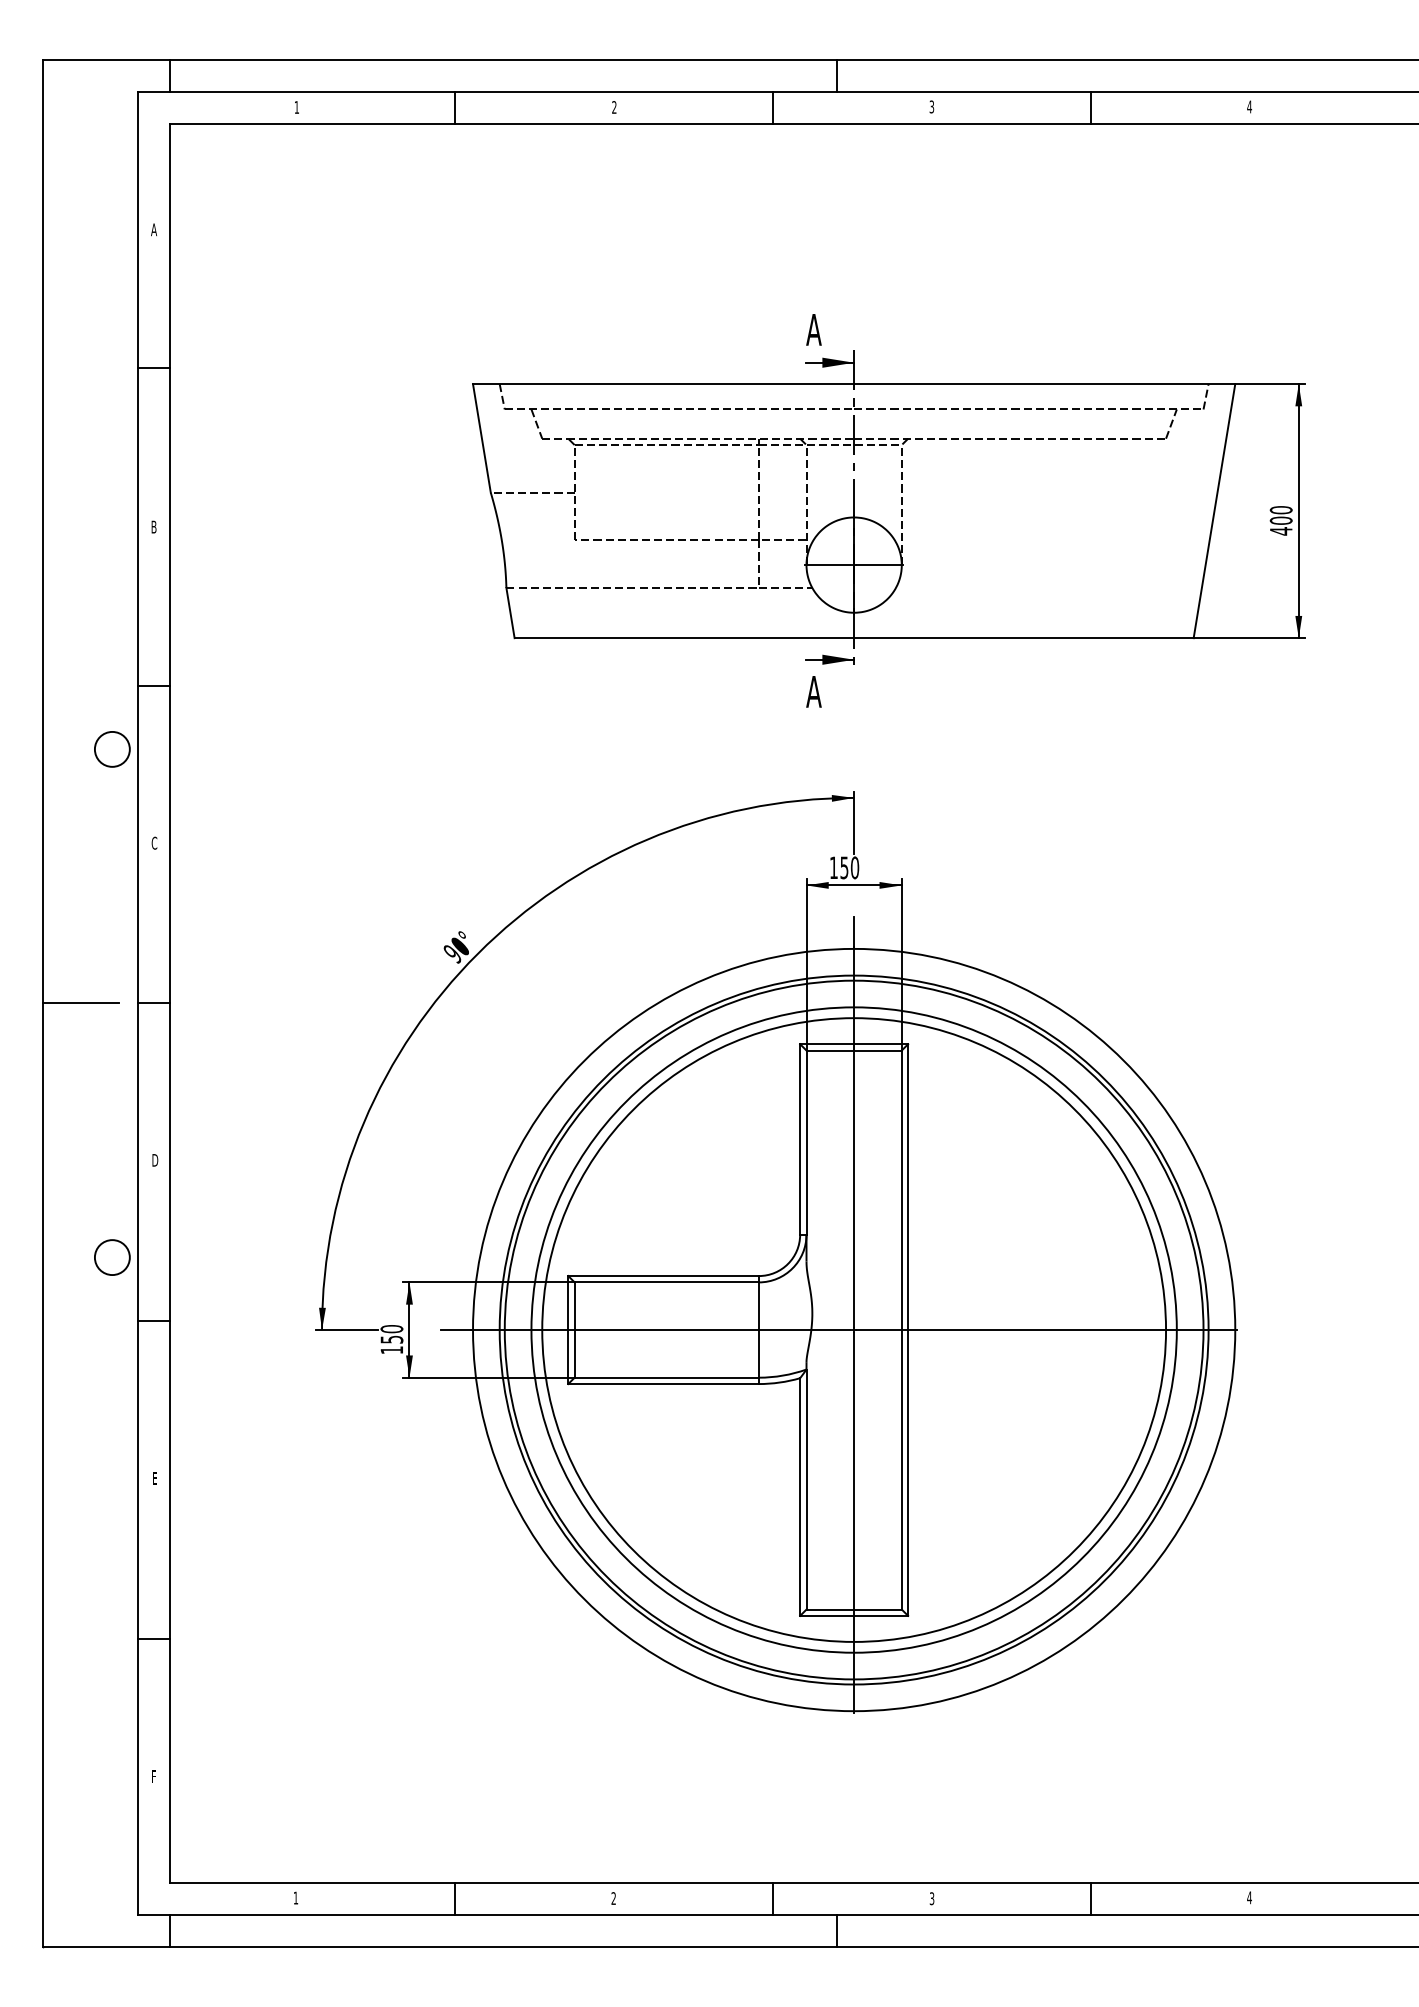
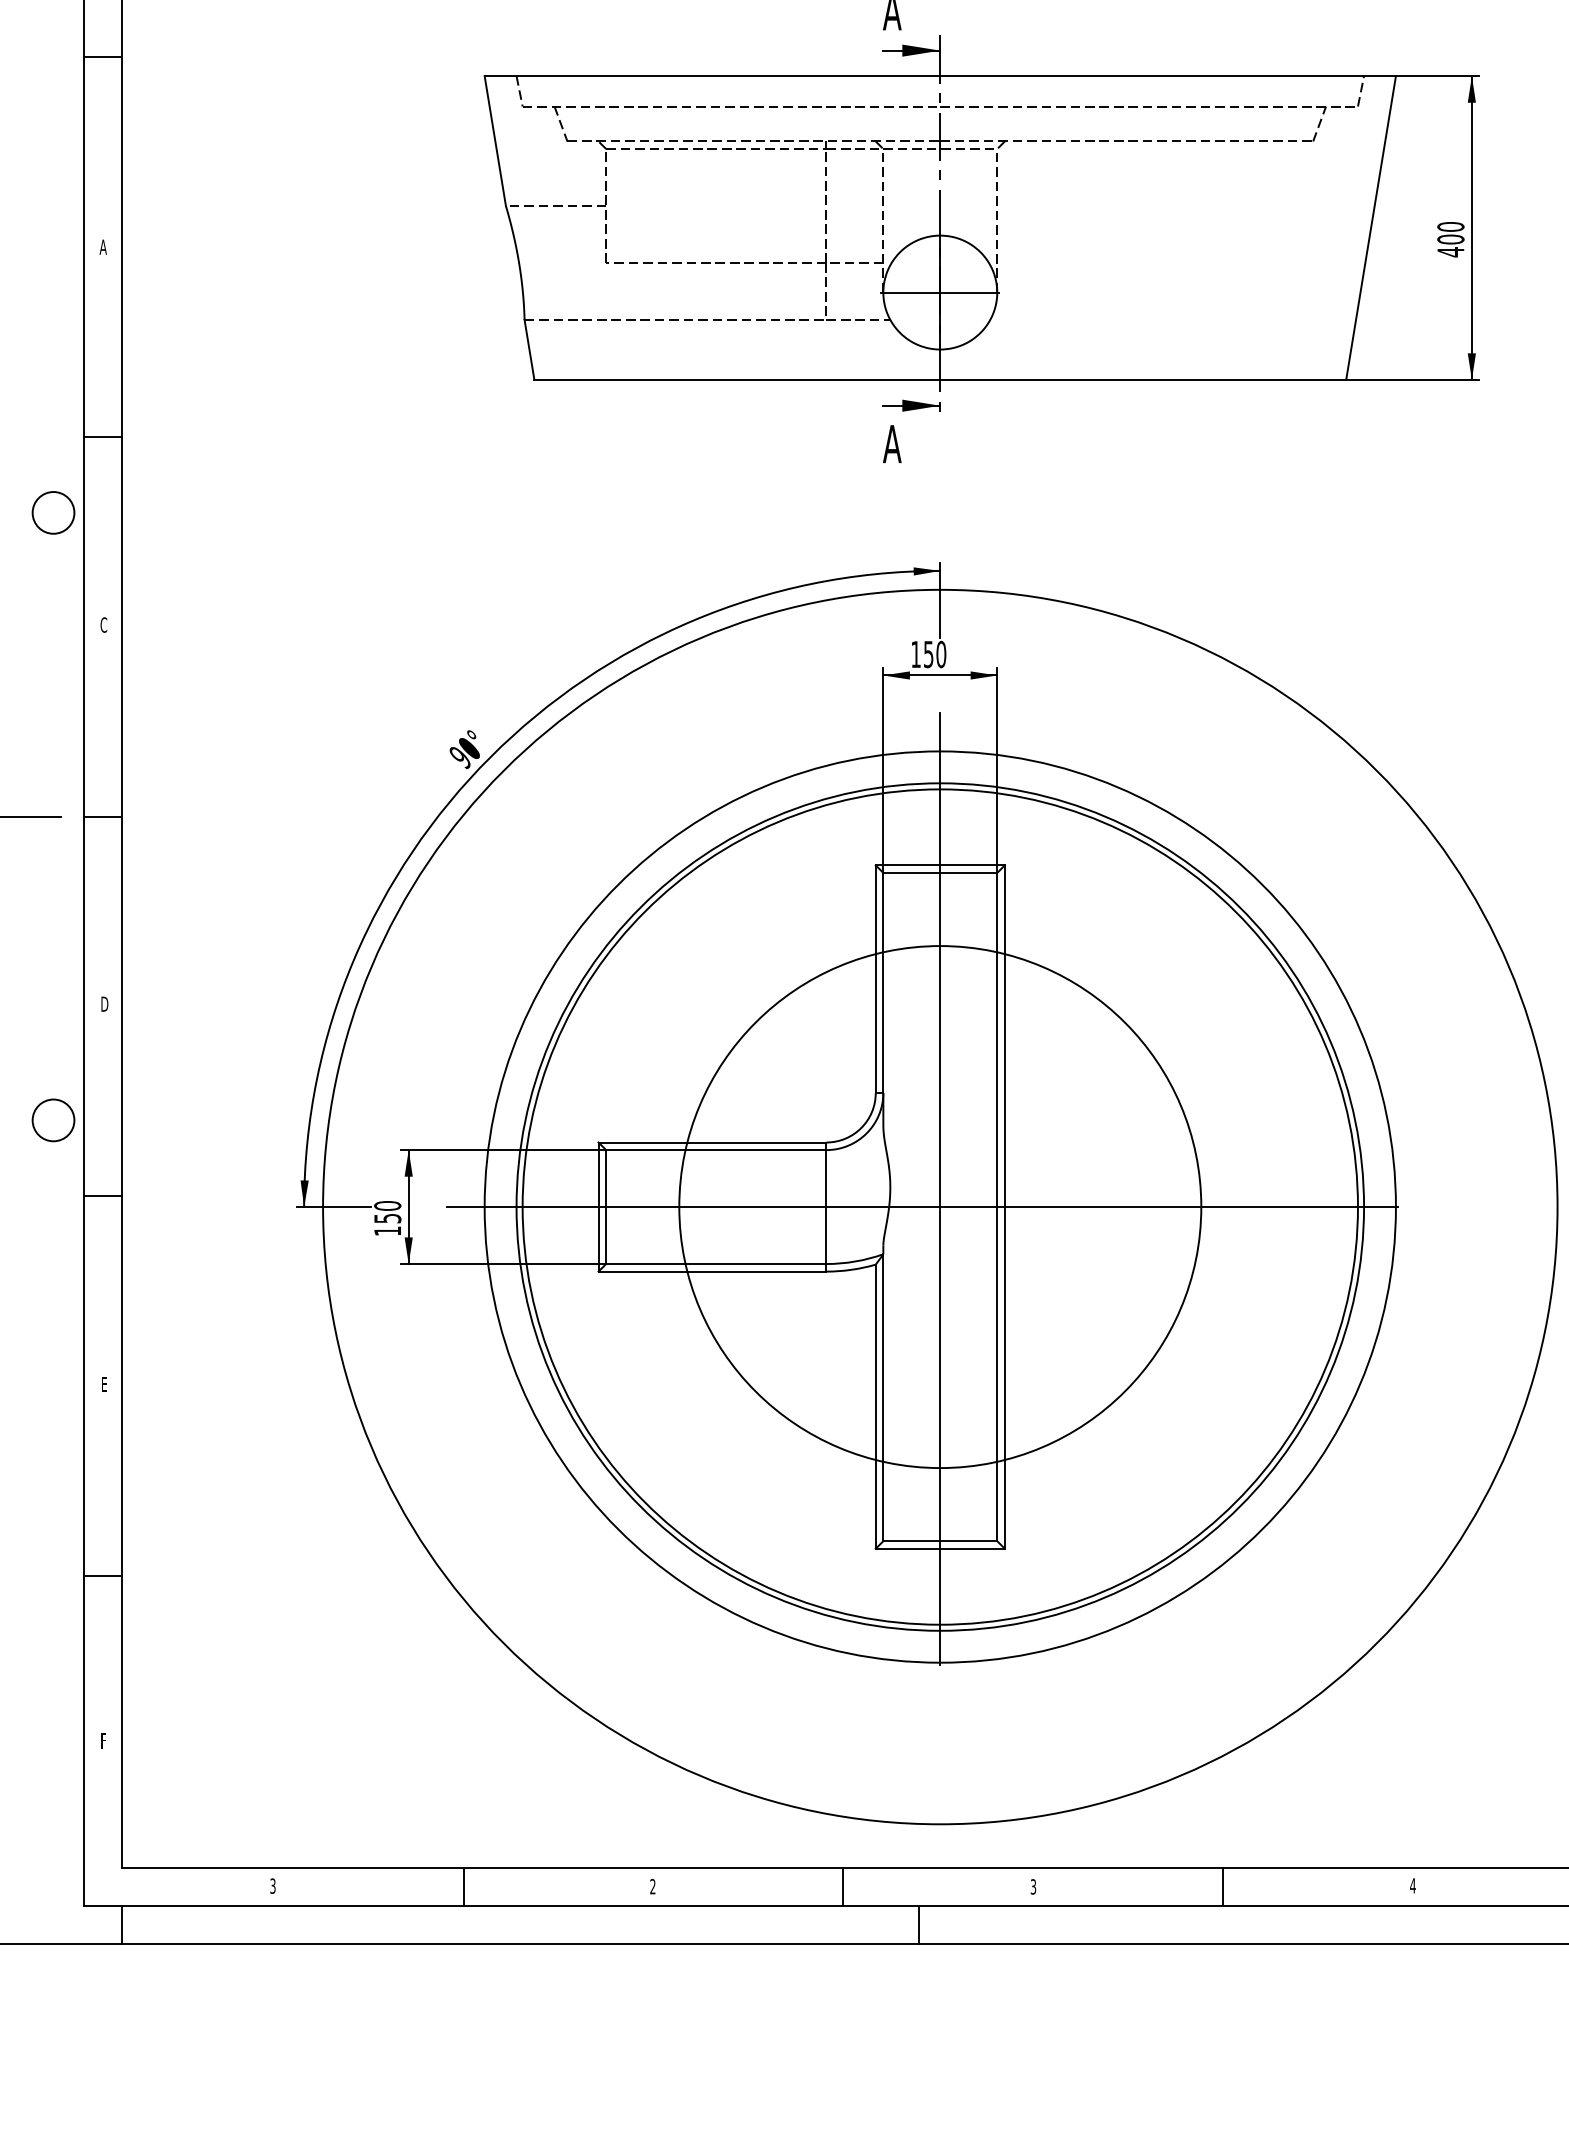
text: (153, 526) -> (102, 246), B -> A
circle: (853, 1329) -> (939, 1206), size x1.6
circle: (854, 1329) -> (940, 1206), size x0.7
text: (295, 1897) -> (272, 1885), 1 -> 3

